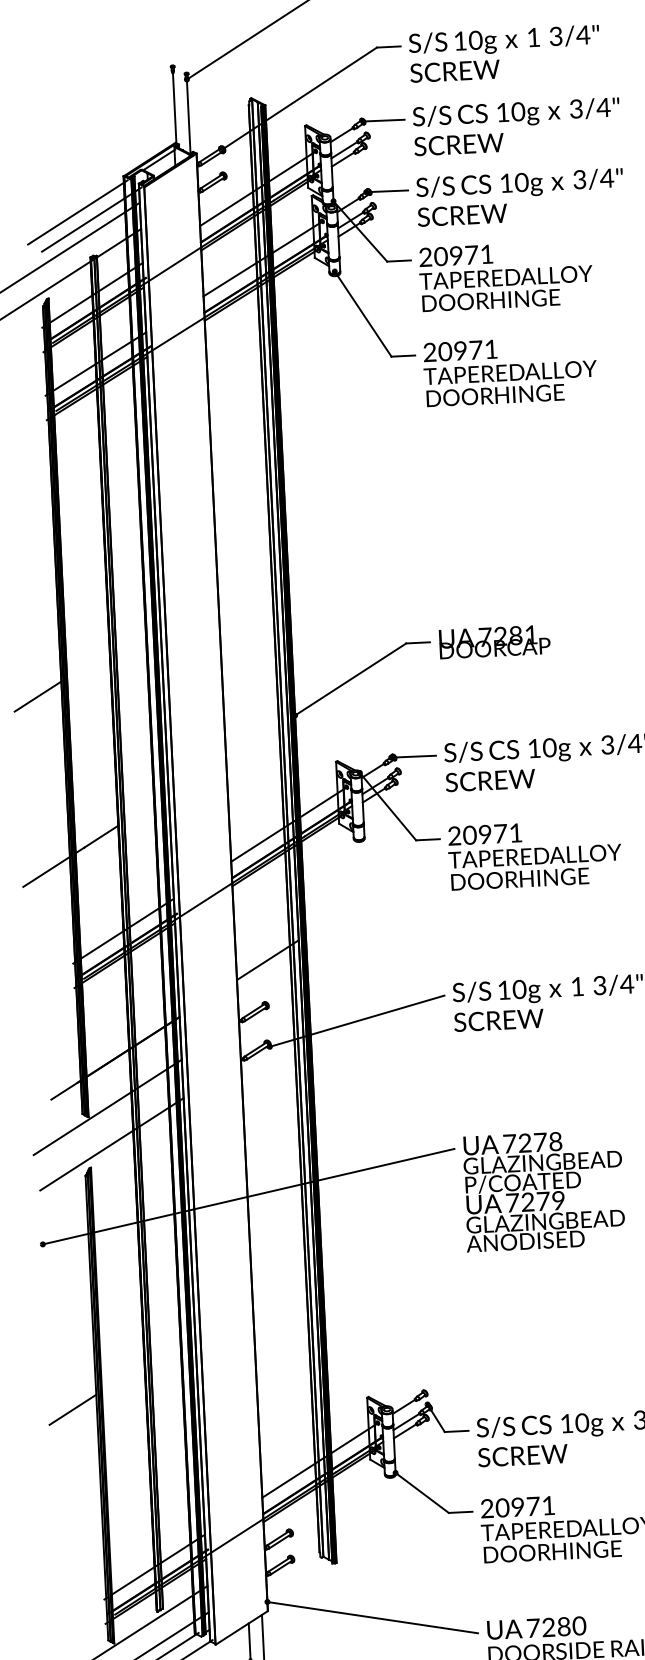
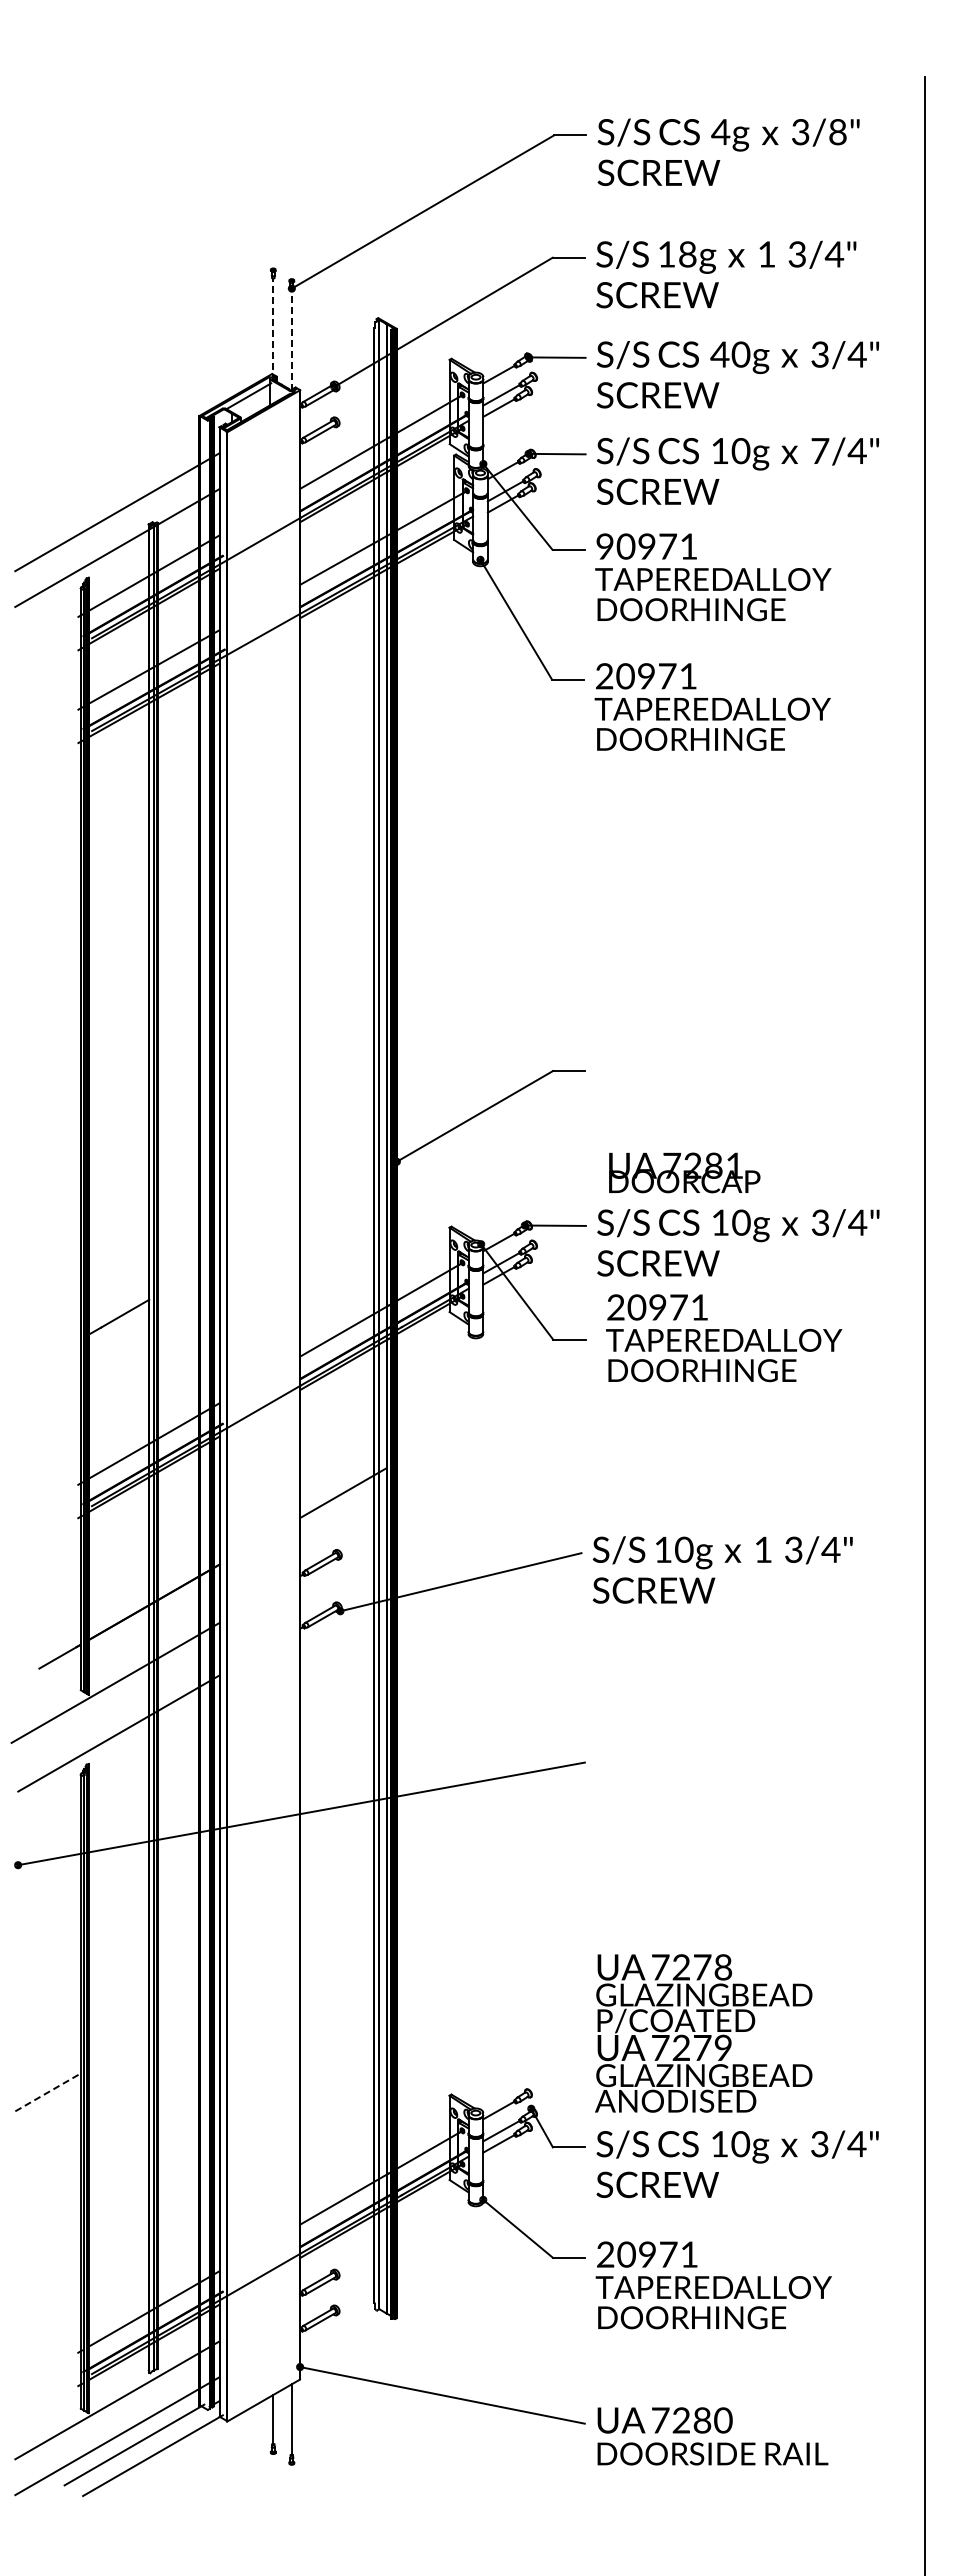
text: (475, 40) -> (687, 254), 10g -> 18g
line: (174, 110) -> (273, 329), solid -> dashed
text: (502, 112) -> (719, 354), 10g -> 40g
line: (188, 116) -> (291, 339), solid -> dashed
text: (580, 179) -> (820, 450), 3/4" -> 7/4"
line: (77, 211) -> (134, 461), removed
line: (91, 219) -> (152, 472), removed
text: (425, 257) -> (604, 546), 20971 -> 90971
text: (494, 641) -> (684, 1172), moved
line: (37, 696) -> (47, 1118), removed
text: (535, 854) -> (724, 1338), moved
line: (46, 872) -> (47, 1358), removed
text: (543, 1190) -> (703, 2033), moved
line: (73, 1409) -> (48, 2092), solid -> dashed

